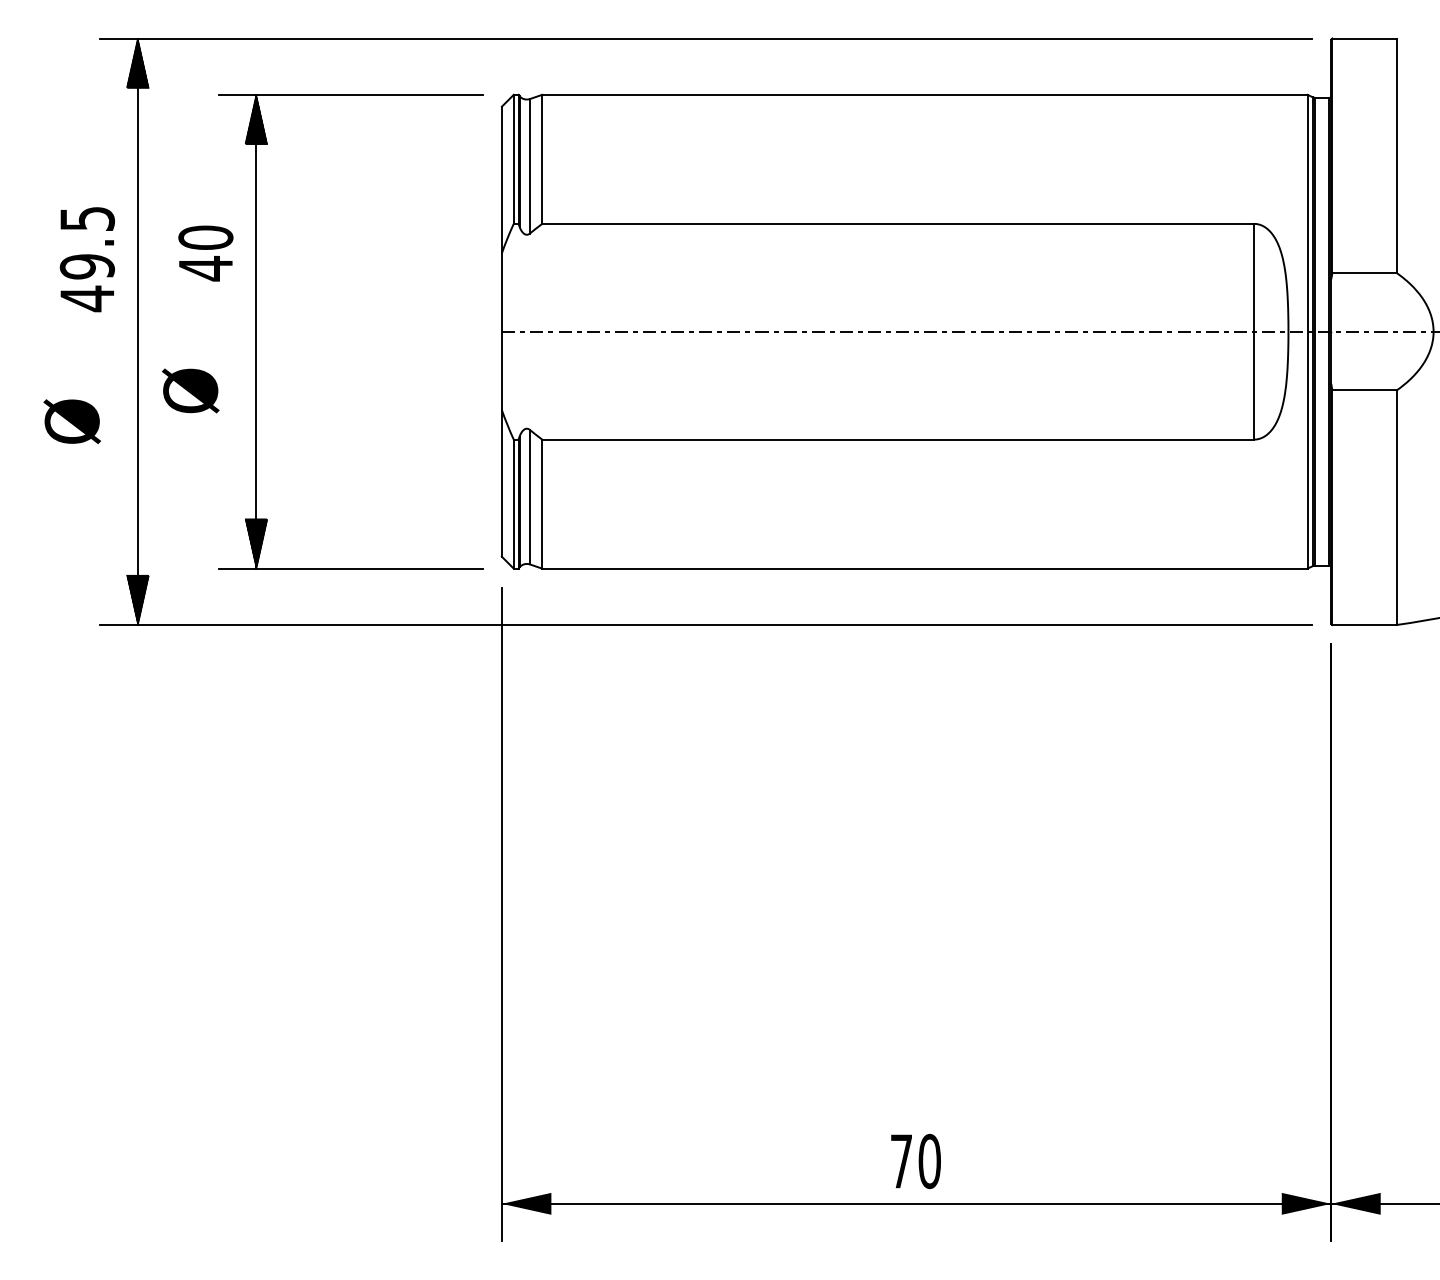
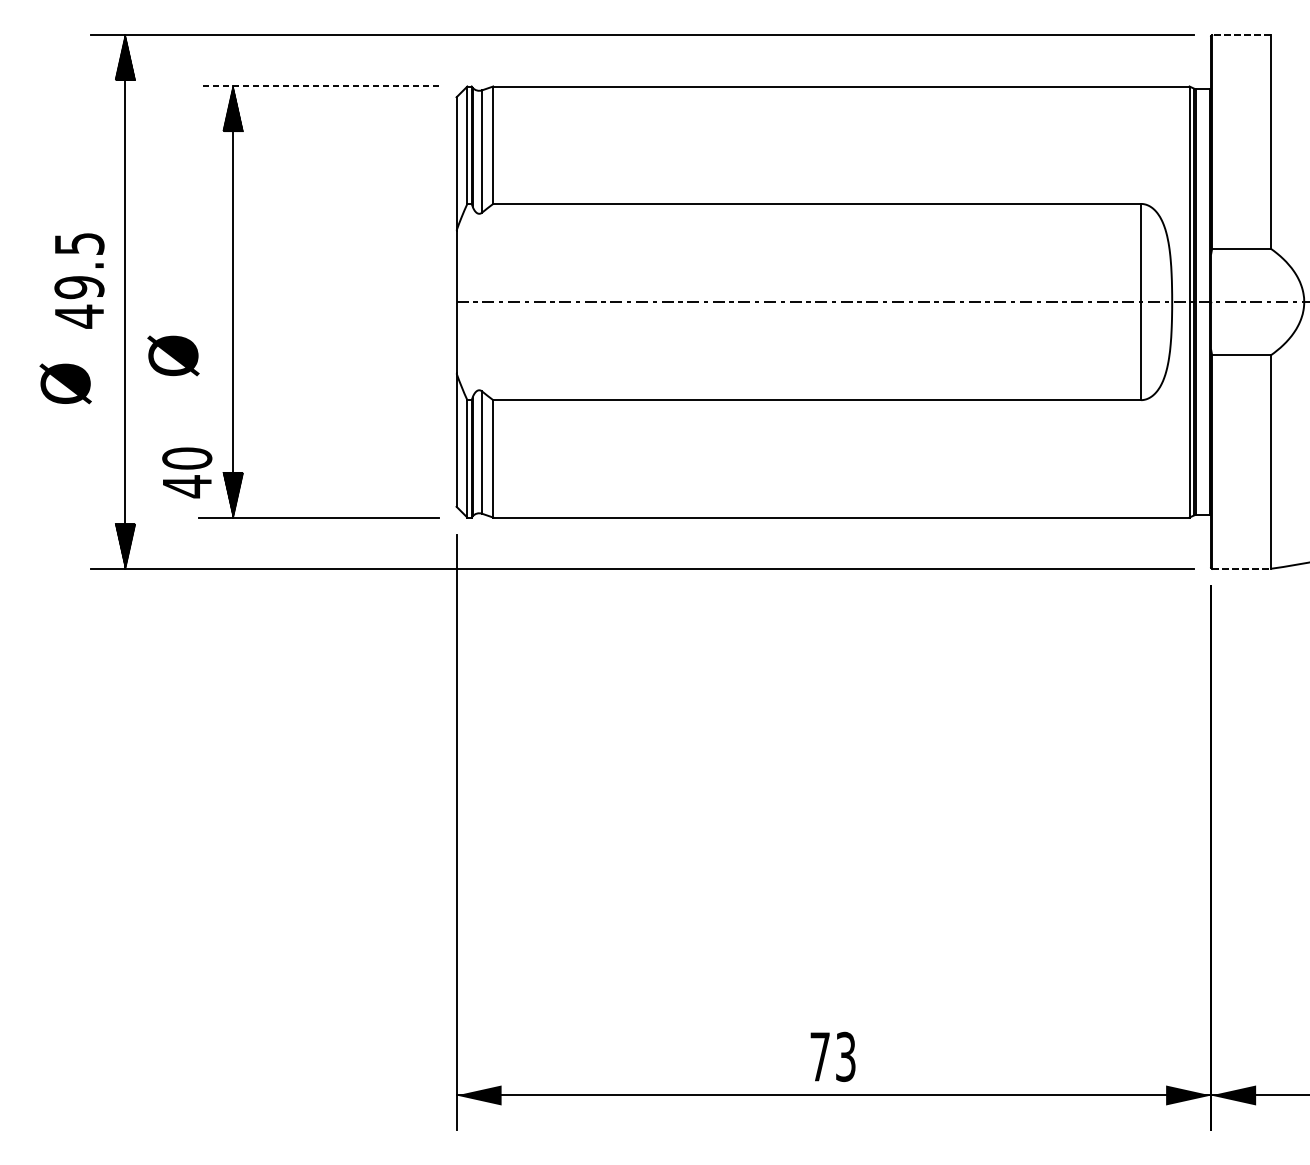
line: (1364, 38) -> (1241, 35), solid -> dashed
line: (350, 94) -> (318, 86), solid -> dashed
text: (205, 253) -> (186, 472), moved
text: (86, 259) -> (78, 280), moved
line: (1365, 624) -> (1242, 568), solid -> dashed
text: (929, 1161) -> (845, 1056), 70 -> 73

